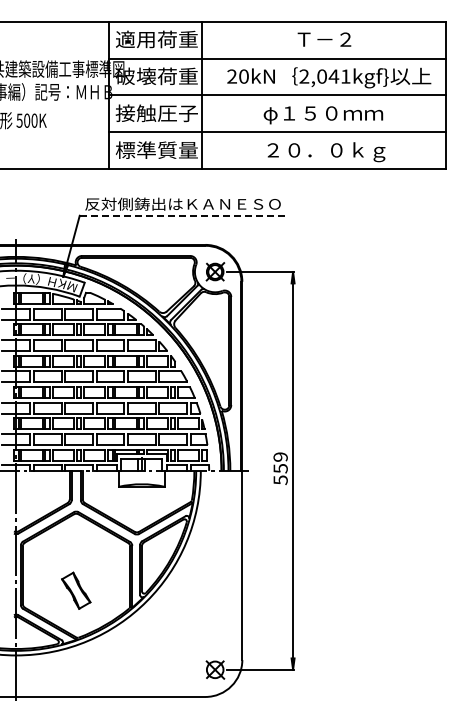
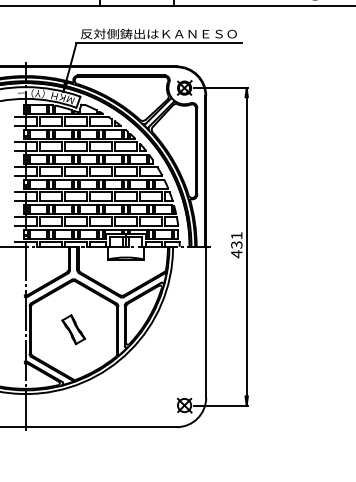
line: (183, 215) -> (159, 43), dashed -> solid
text: (280, 468) -> (236, 244), 559 -> 431
part: (76, 590) -> (73, 329), moved

